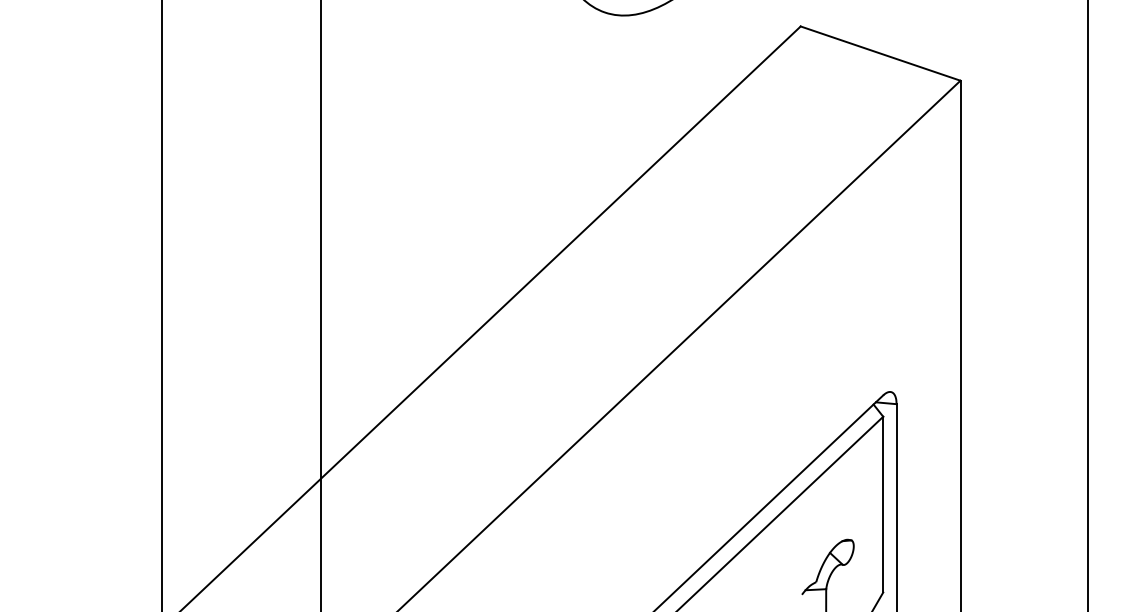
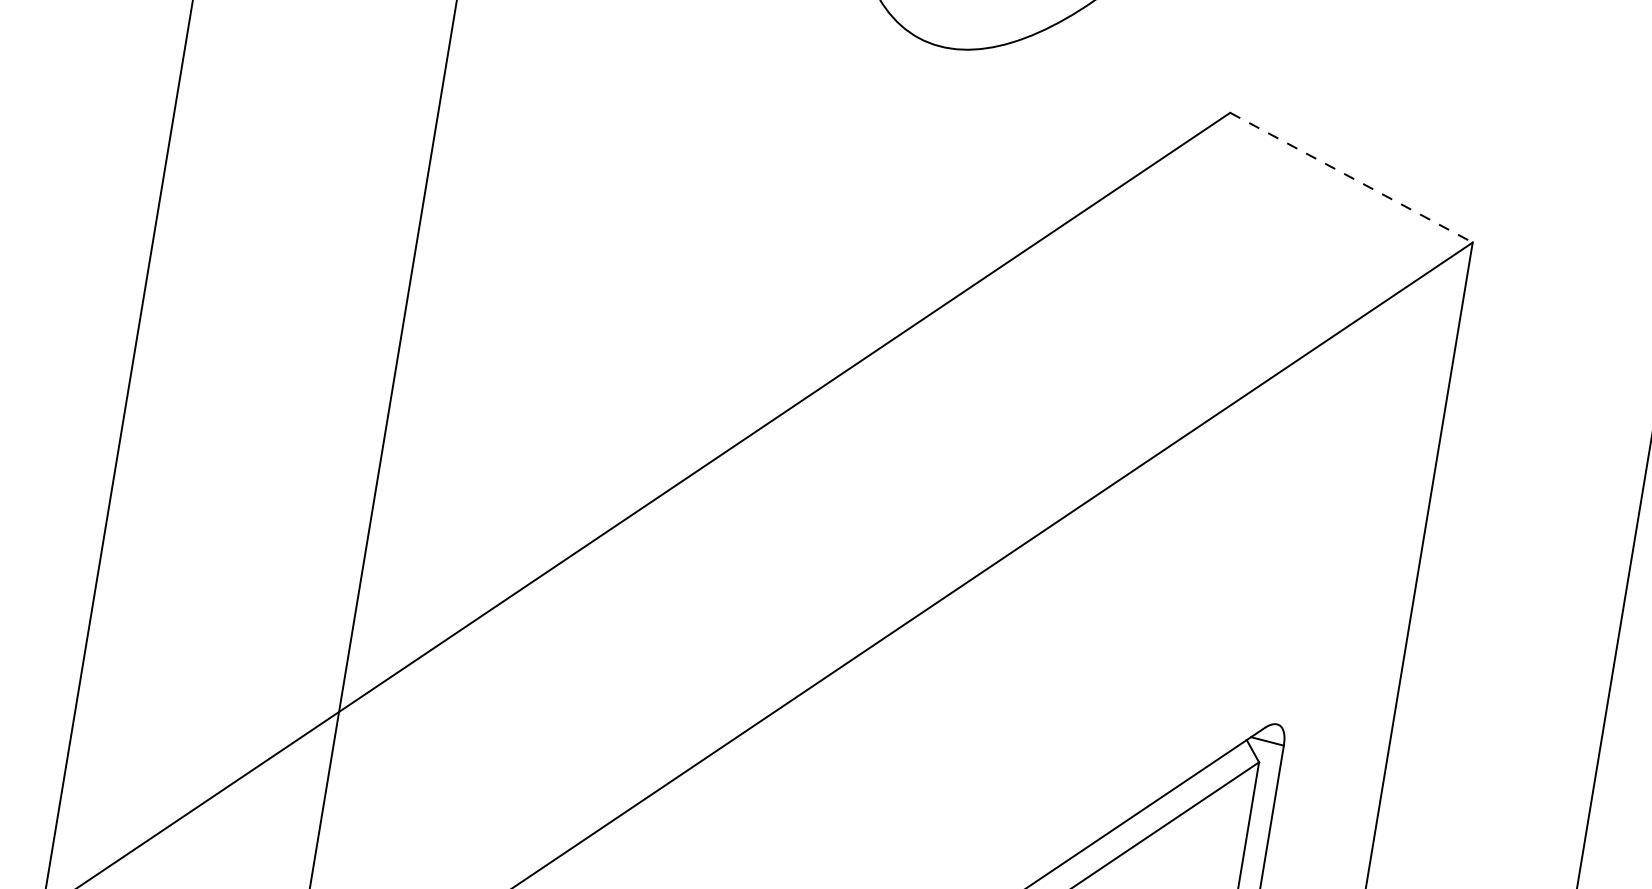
line: (881, 53) -> (1352, 177), solid -> dashed

